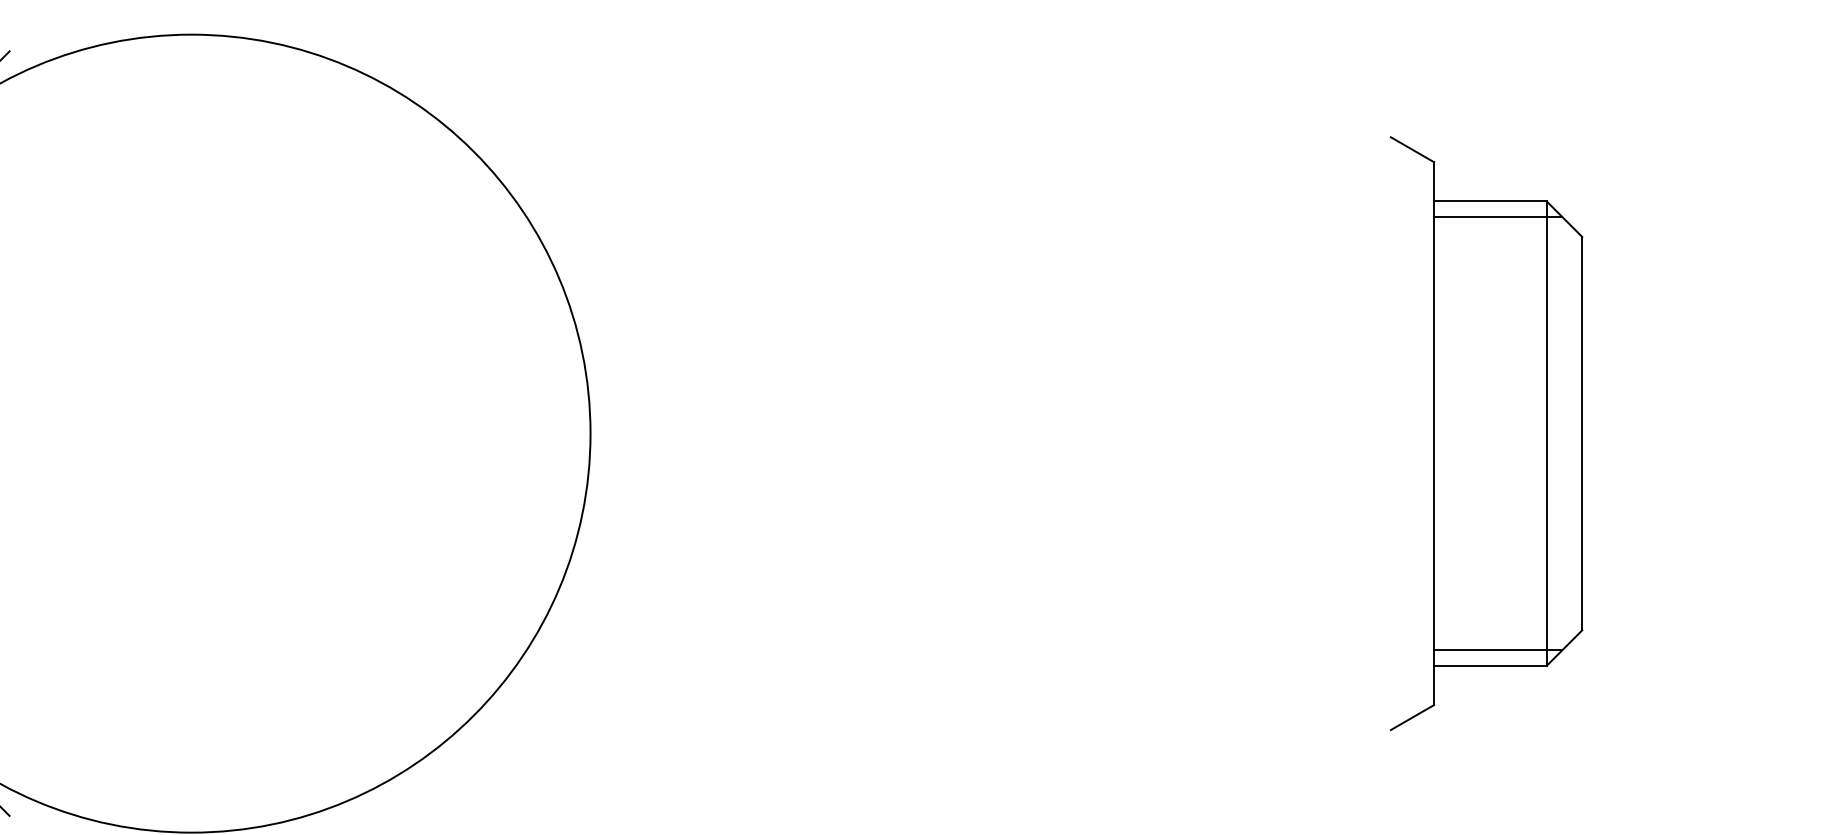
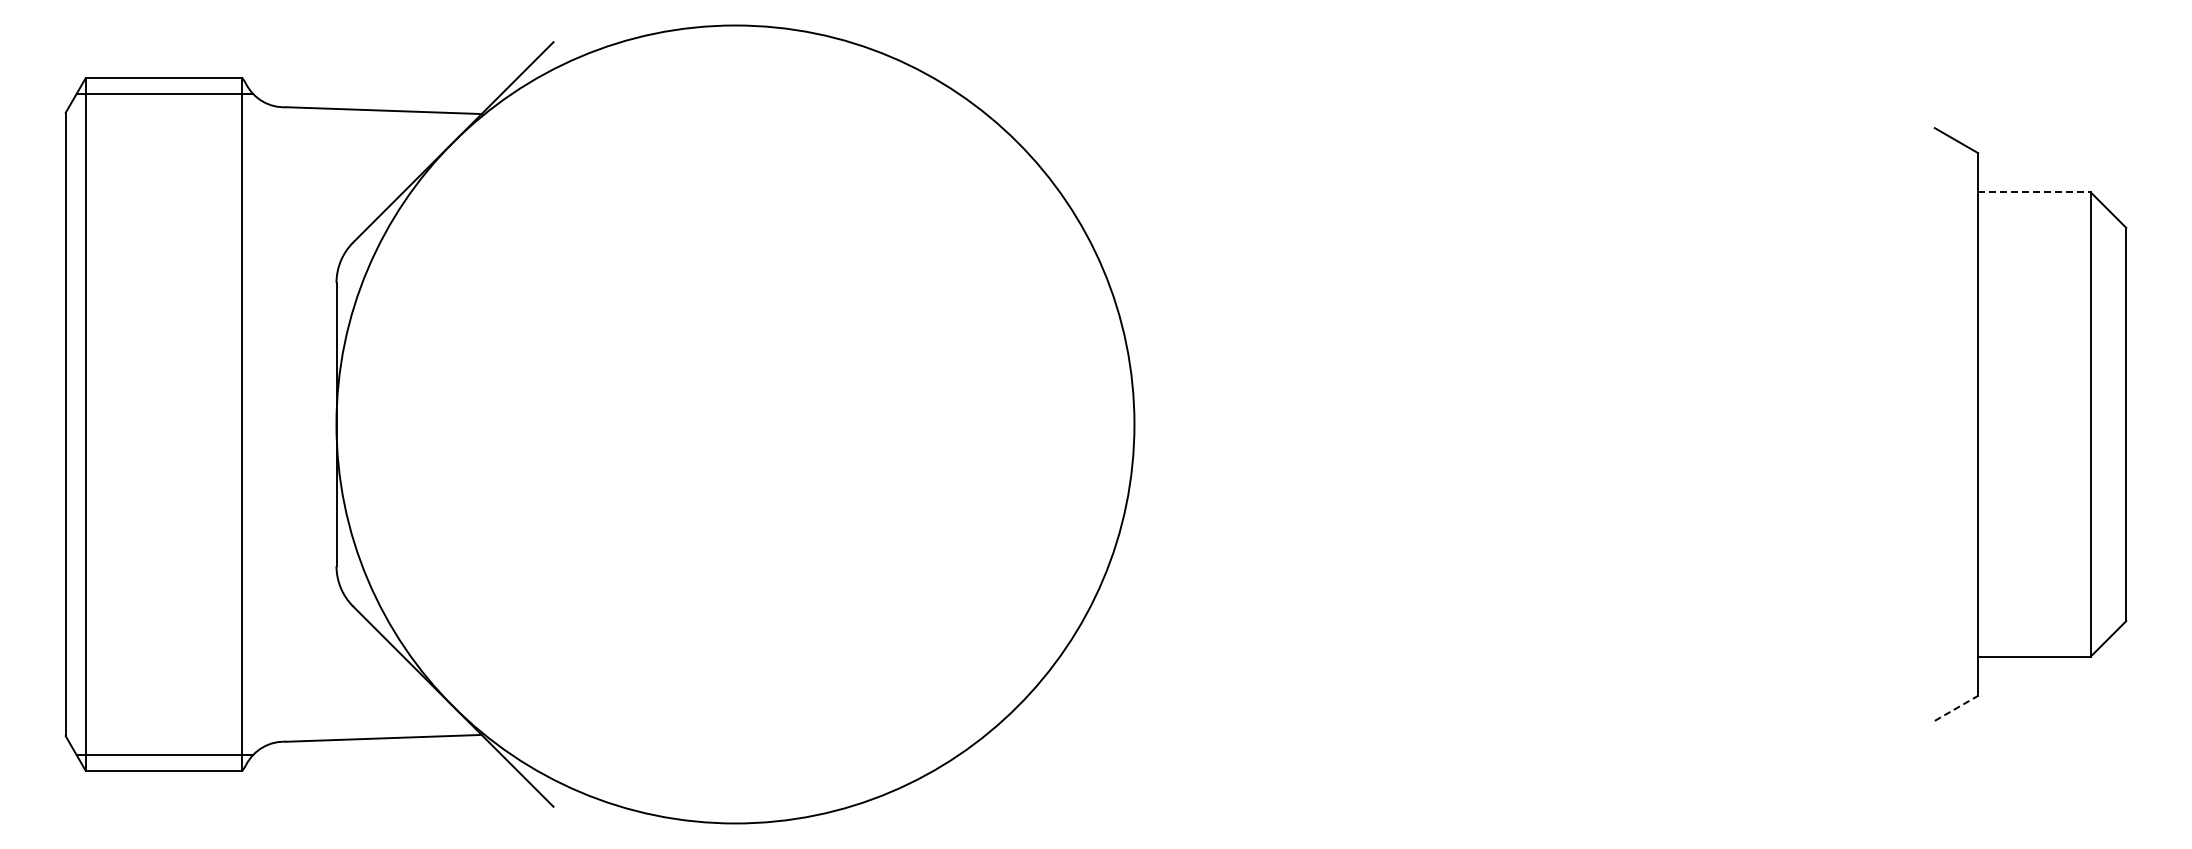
line: (1490, 201) -> (2034, 192), solid -> dashed
line: (1498, 216) -> (2042, 207), removed
line: (1498, 650) -> (2042, 641), removed
line: (1412, 717) -> (1956, 708), solid -> dashed

